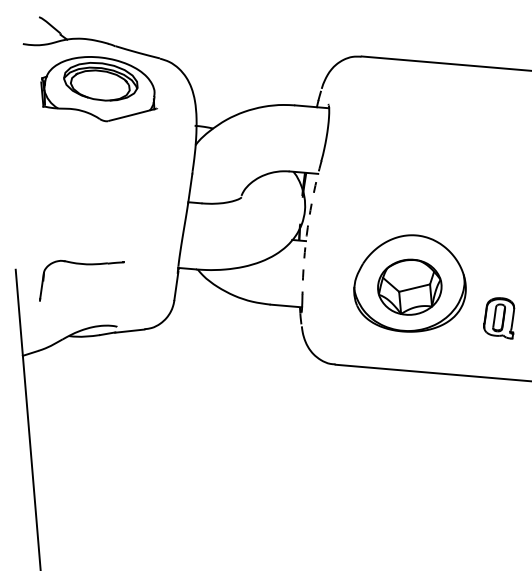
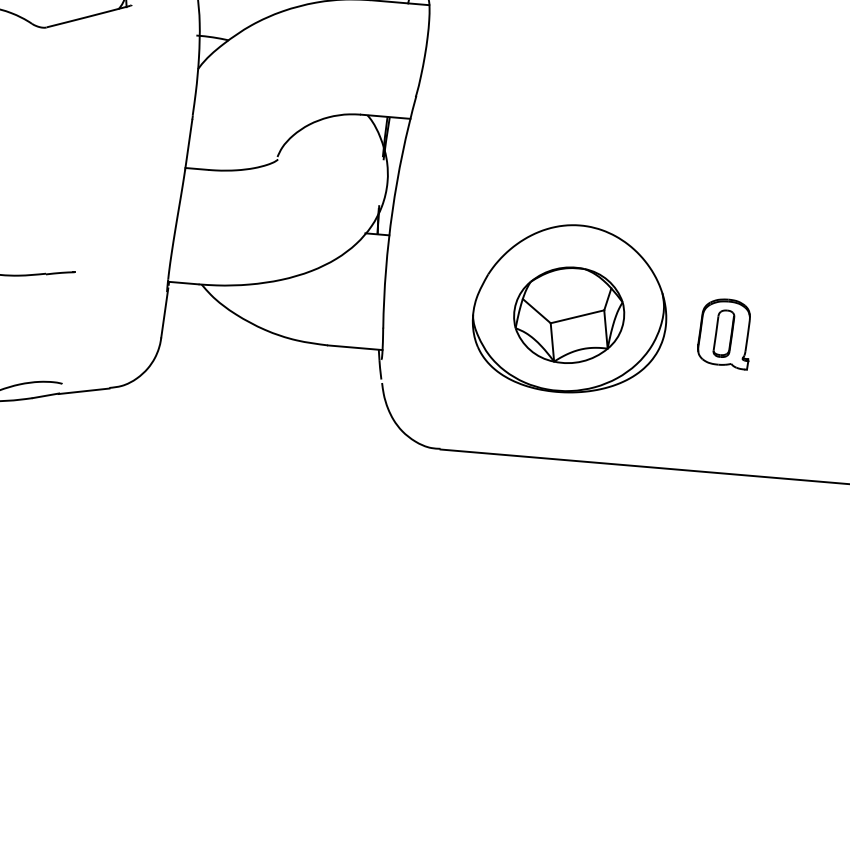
arc: (307, 227) -> (391, 211), dashed -> solid
part: (499, 318) -> (724, 334), moved

